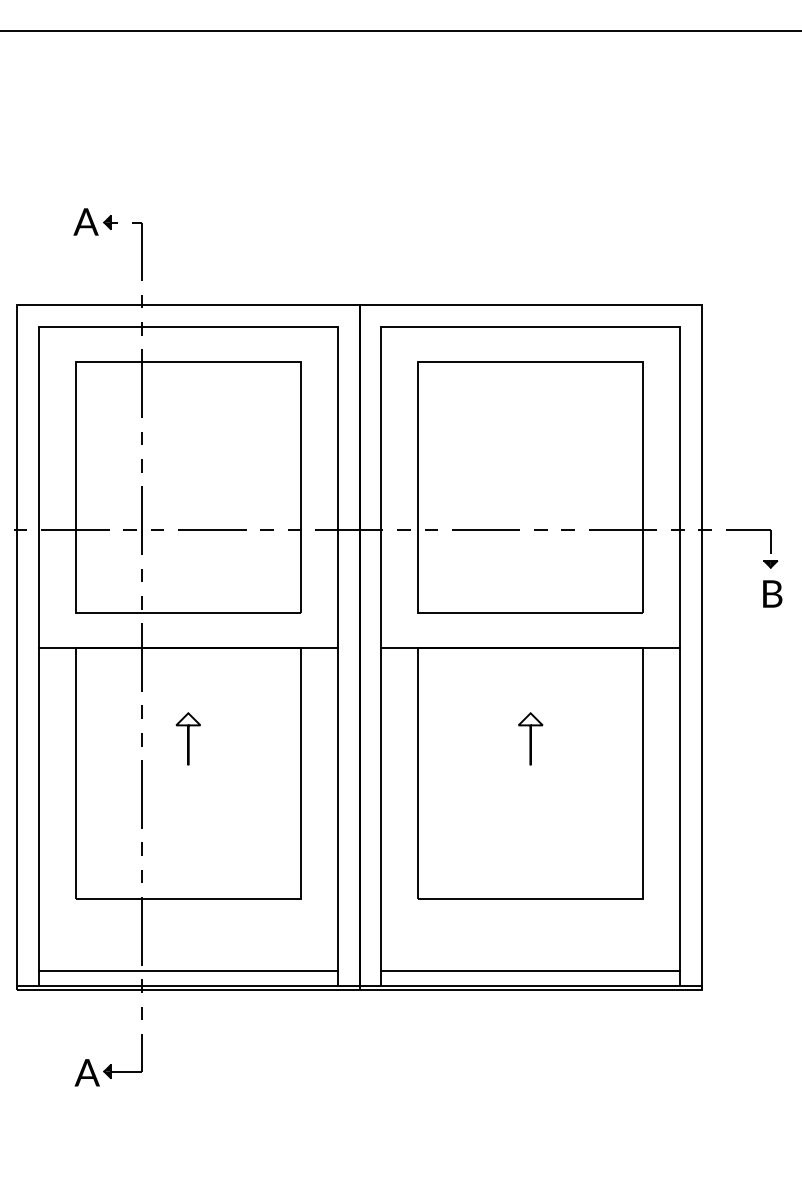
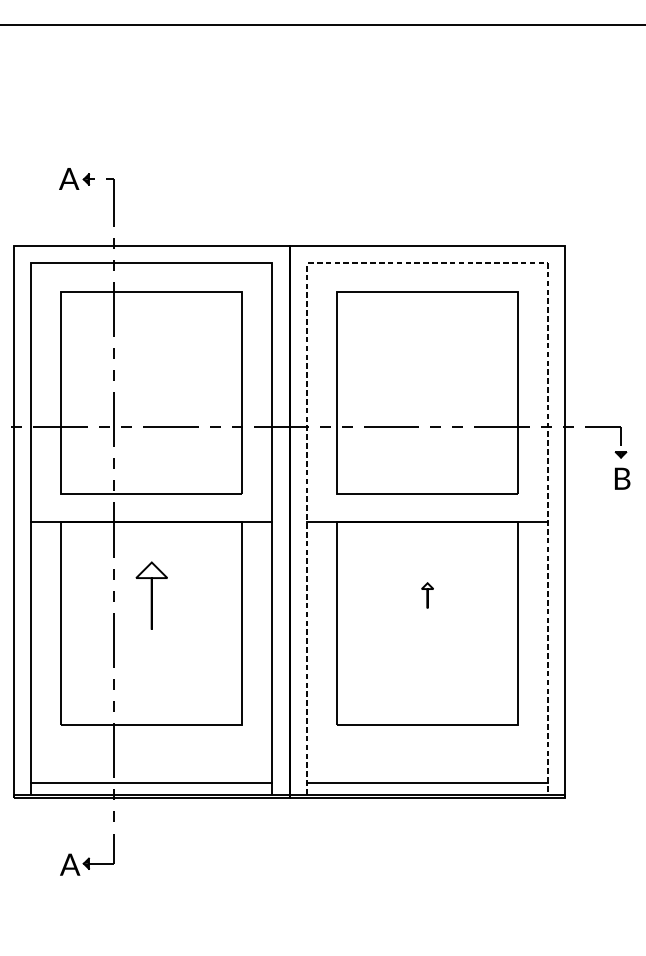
line: (531, 326) -> (428, 263), solid -> dashed
part: (187, 738) -> (150, 595), size x1.6
part: (530, 738) -> (427, 595), size x0.6

